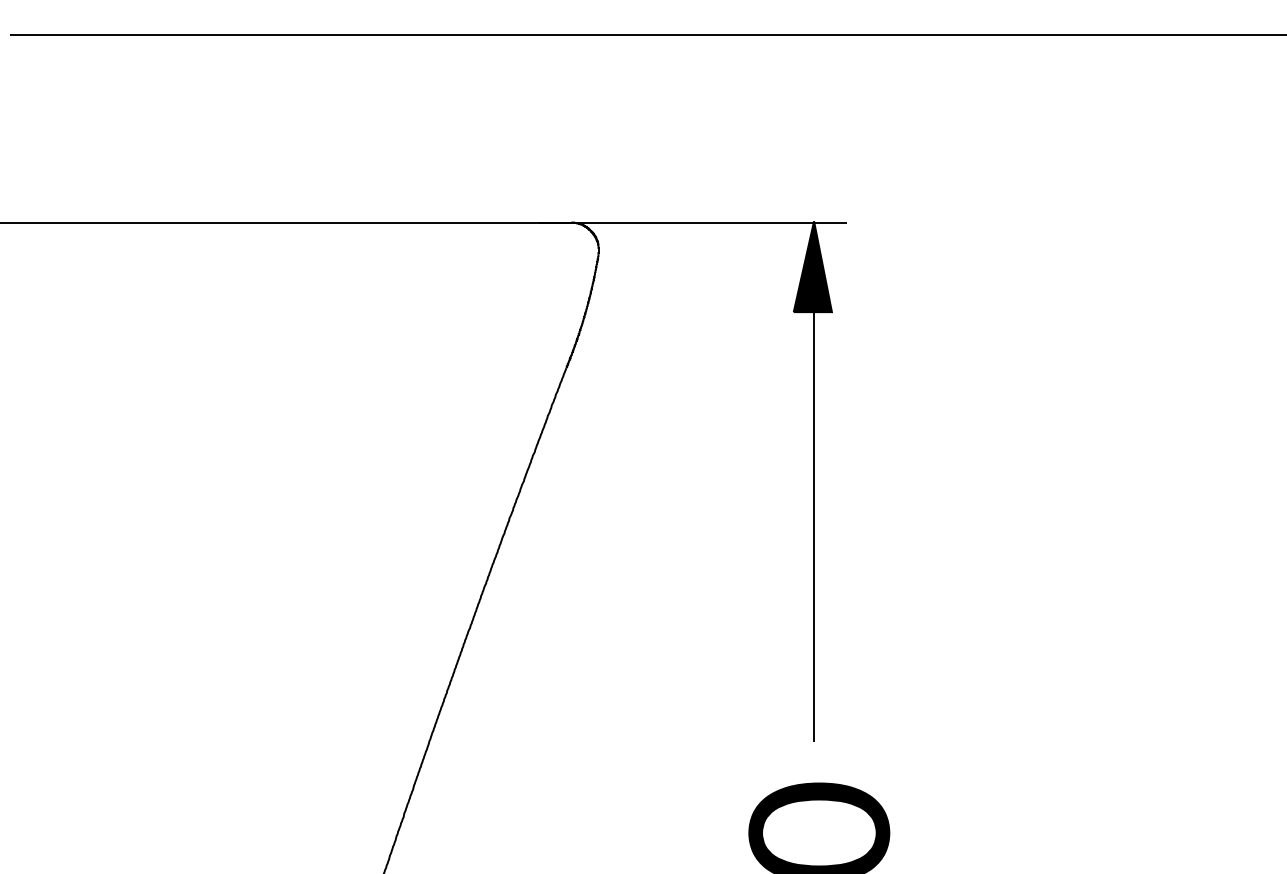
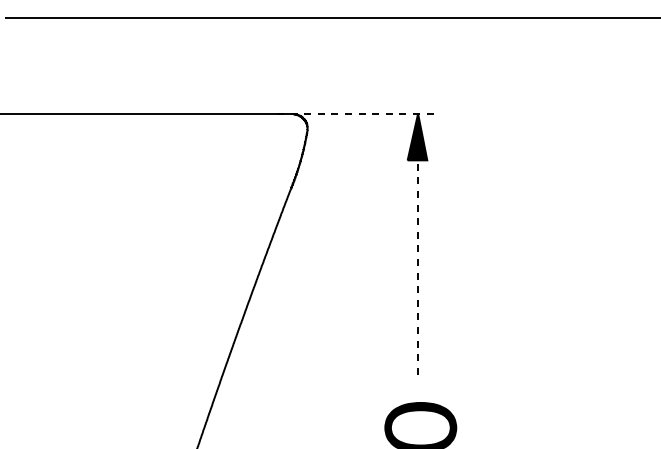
line: (692, 222) -> (355, 114), solid -> dashed
line: (814, 518) -> (418, 266), solid -> dashed

